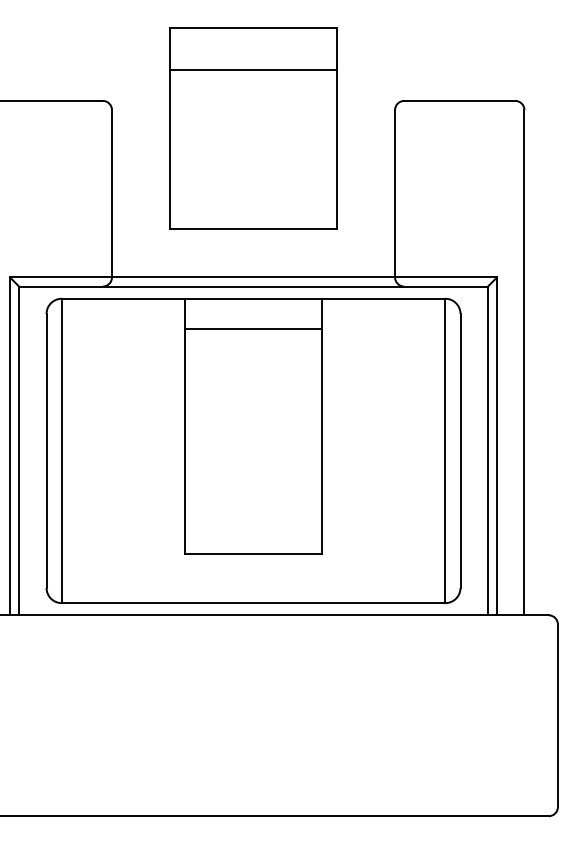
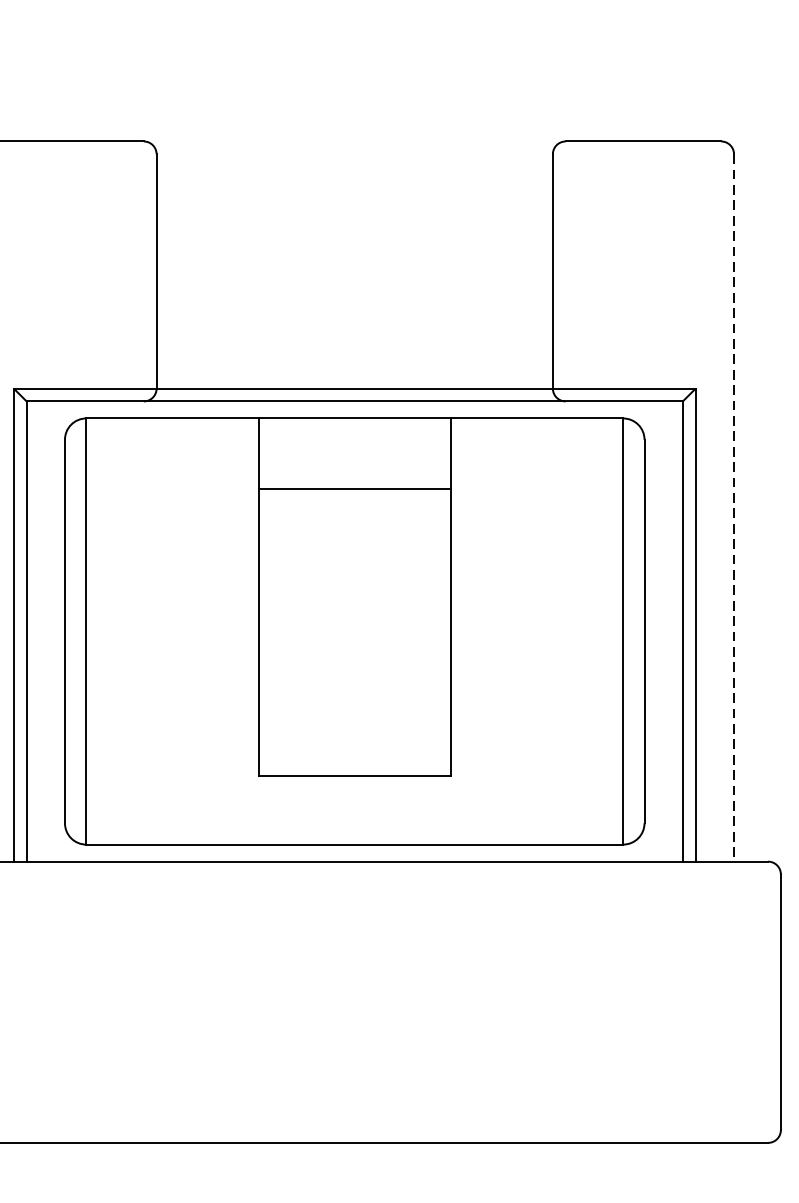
part: (253, 128) -> (354, 180), removed
line: (253, 329) -> (354, 489), moved
line: (524, 362) -> (734, 507), solid -> dashed

